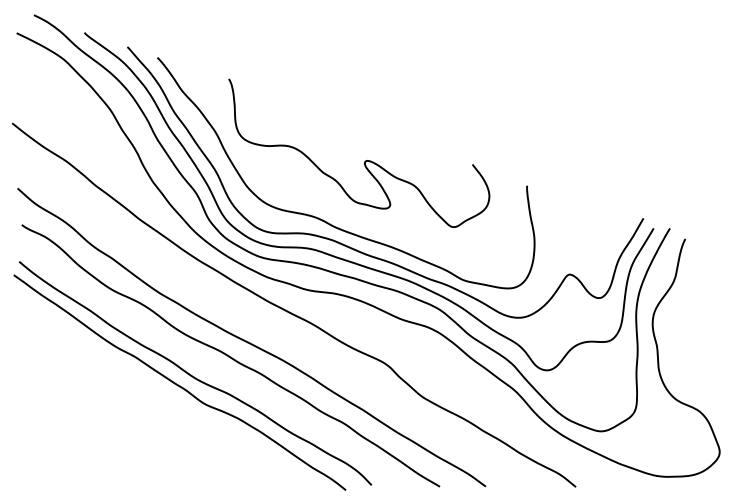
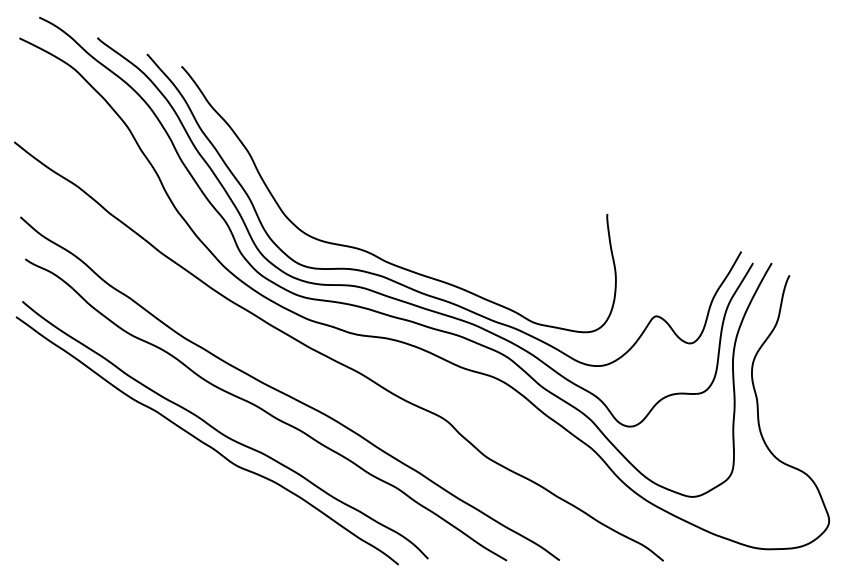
curve: (365, 160) -> (421, 184), removed

